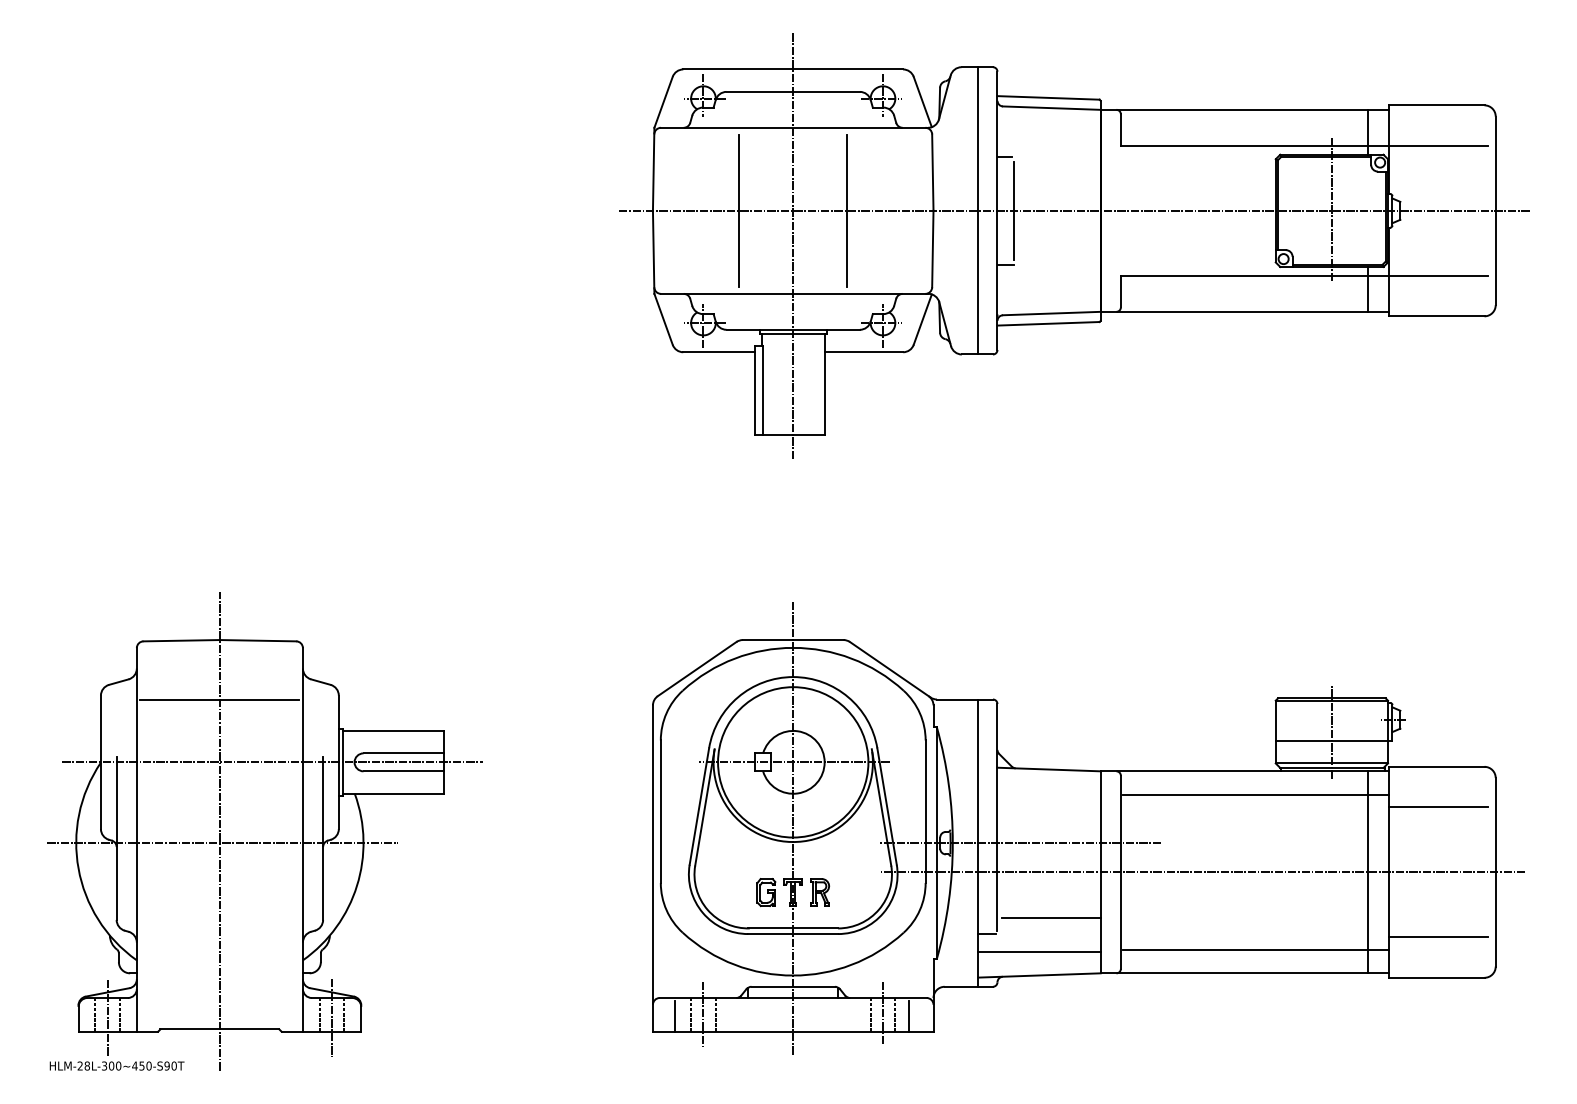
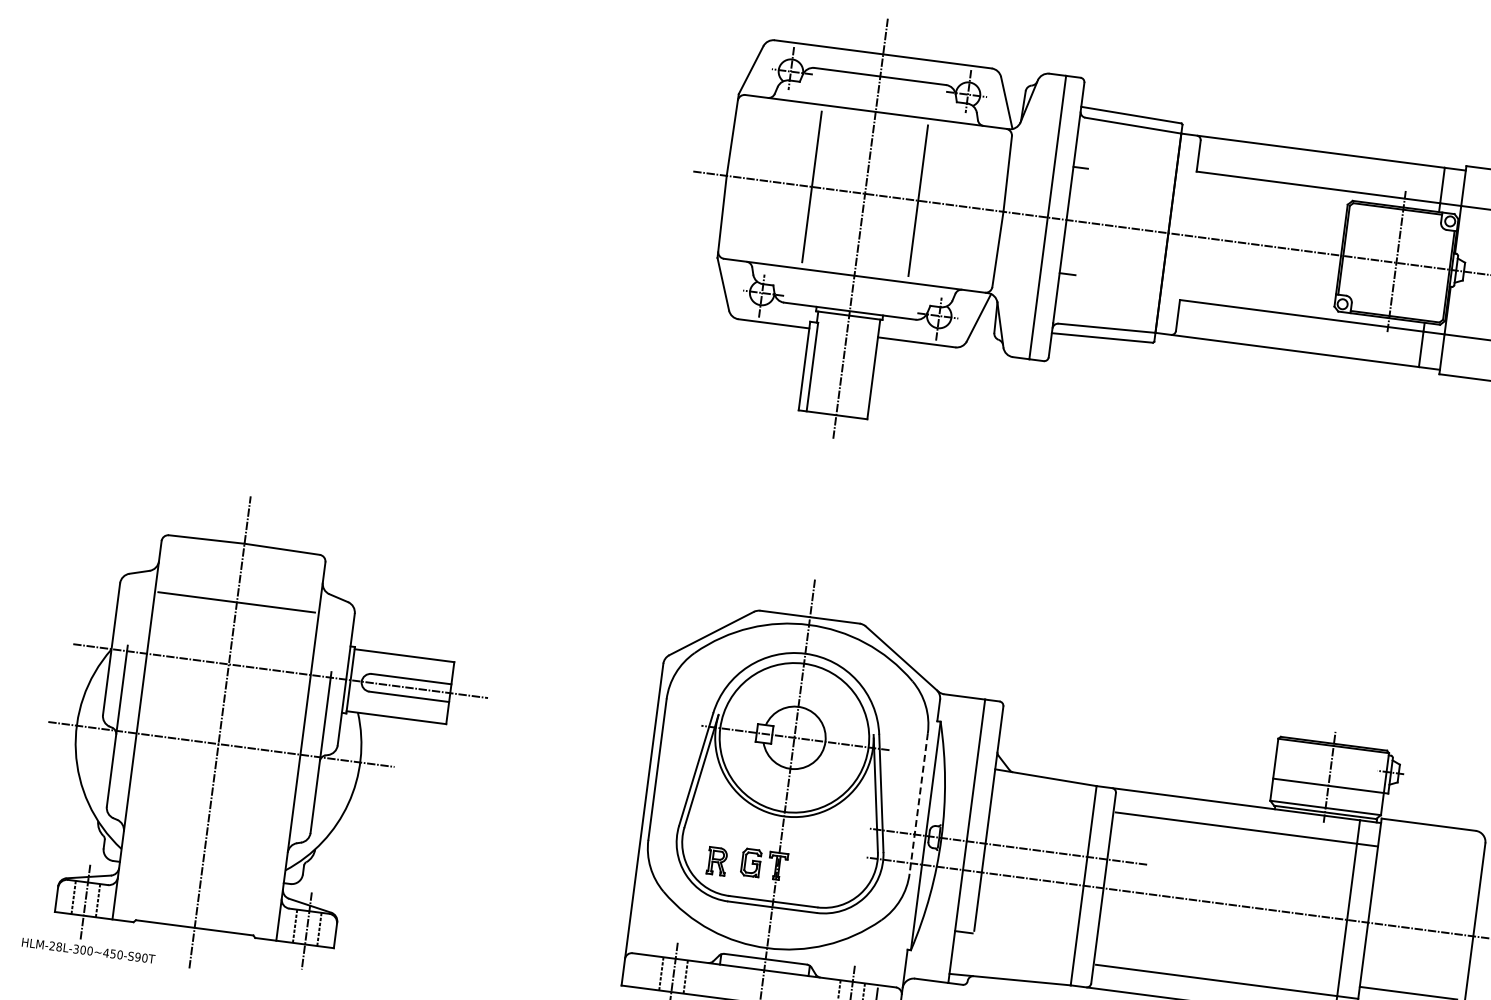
line: (1013, 210) -> (1082, 221), removed
line: (1438, 807) -> (1425, 865), removed
line: (925, 812) -> (918, 804), solid -> dashed
part: (820, 892) -> (717, 861), moved
line: (1050, 918) -> (1028, 924), removed
line: (1039, 952) -> (1013, 956), removed
line: (675, 1016) -> (645, 973), removed

